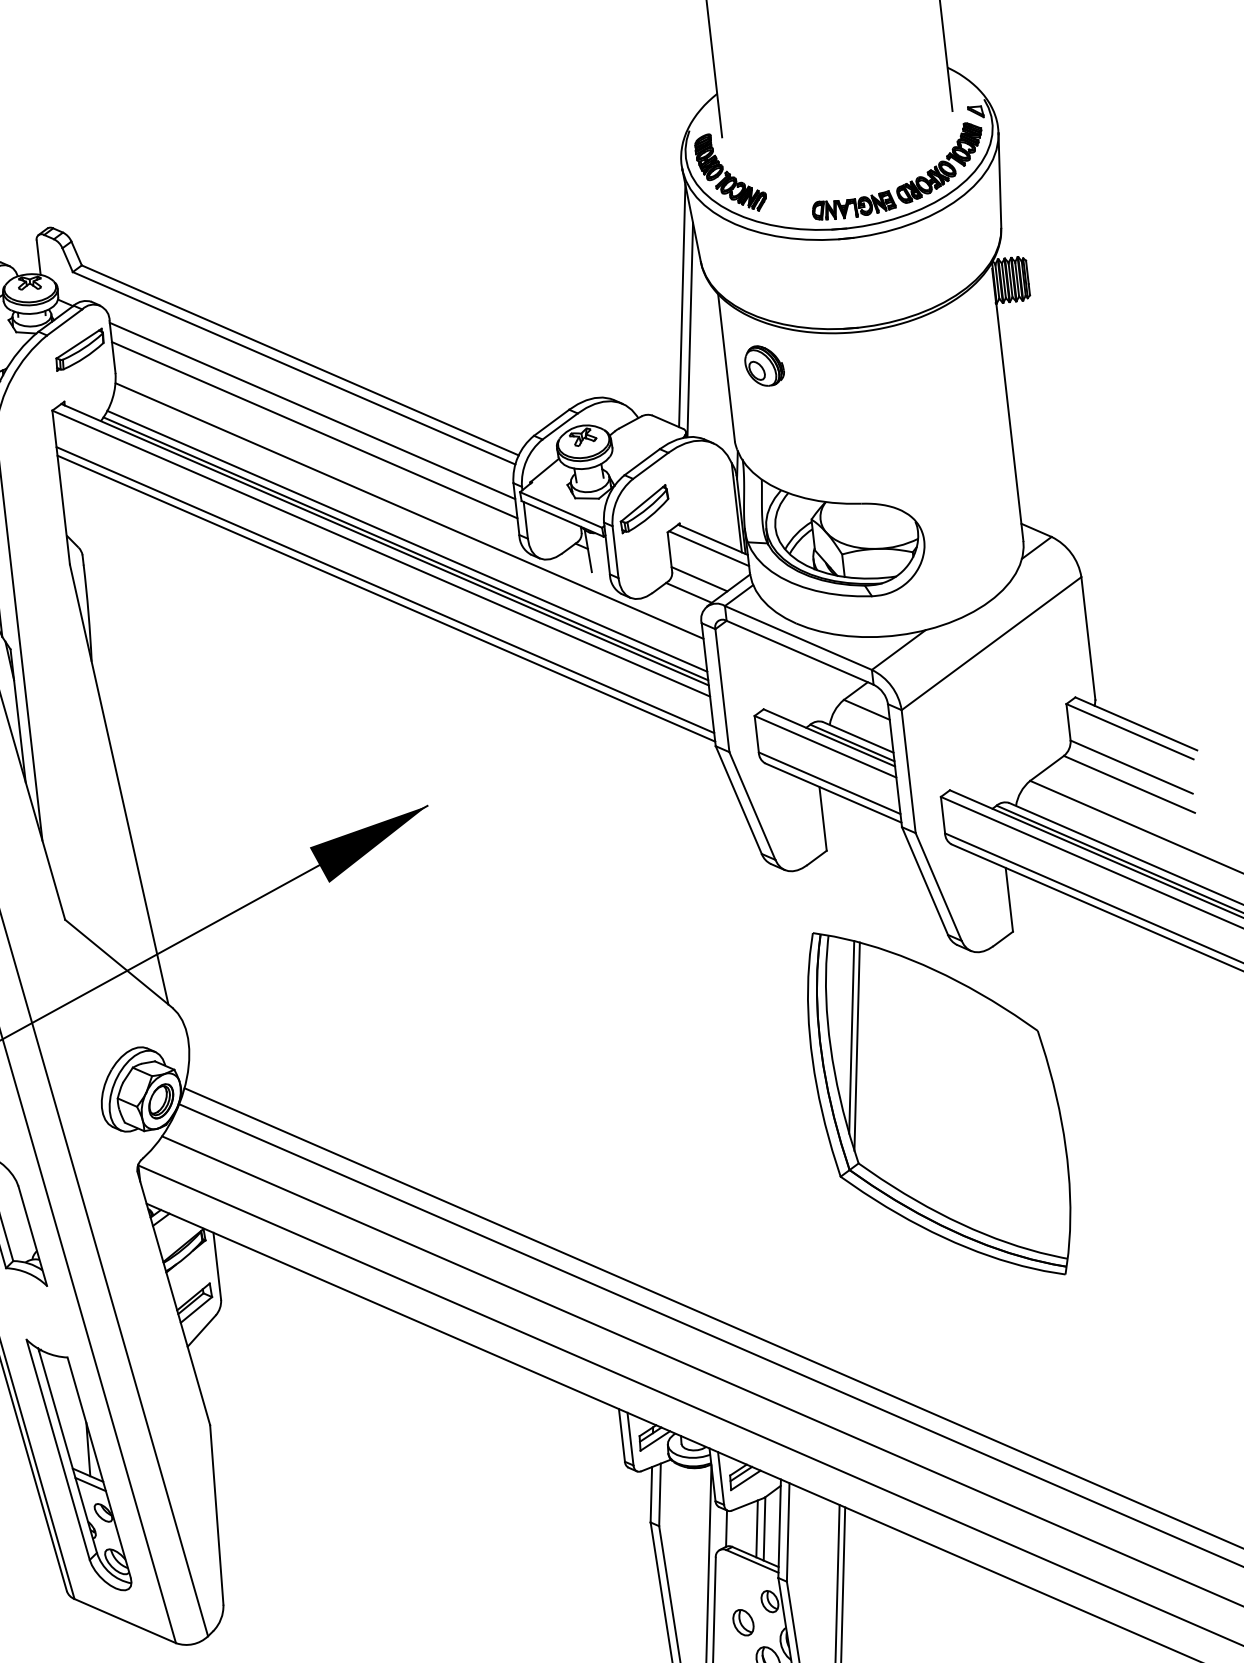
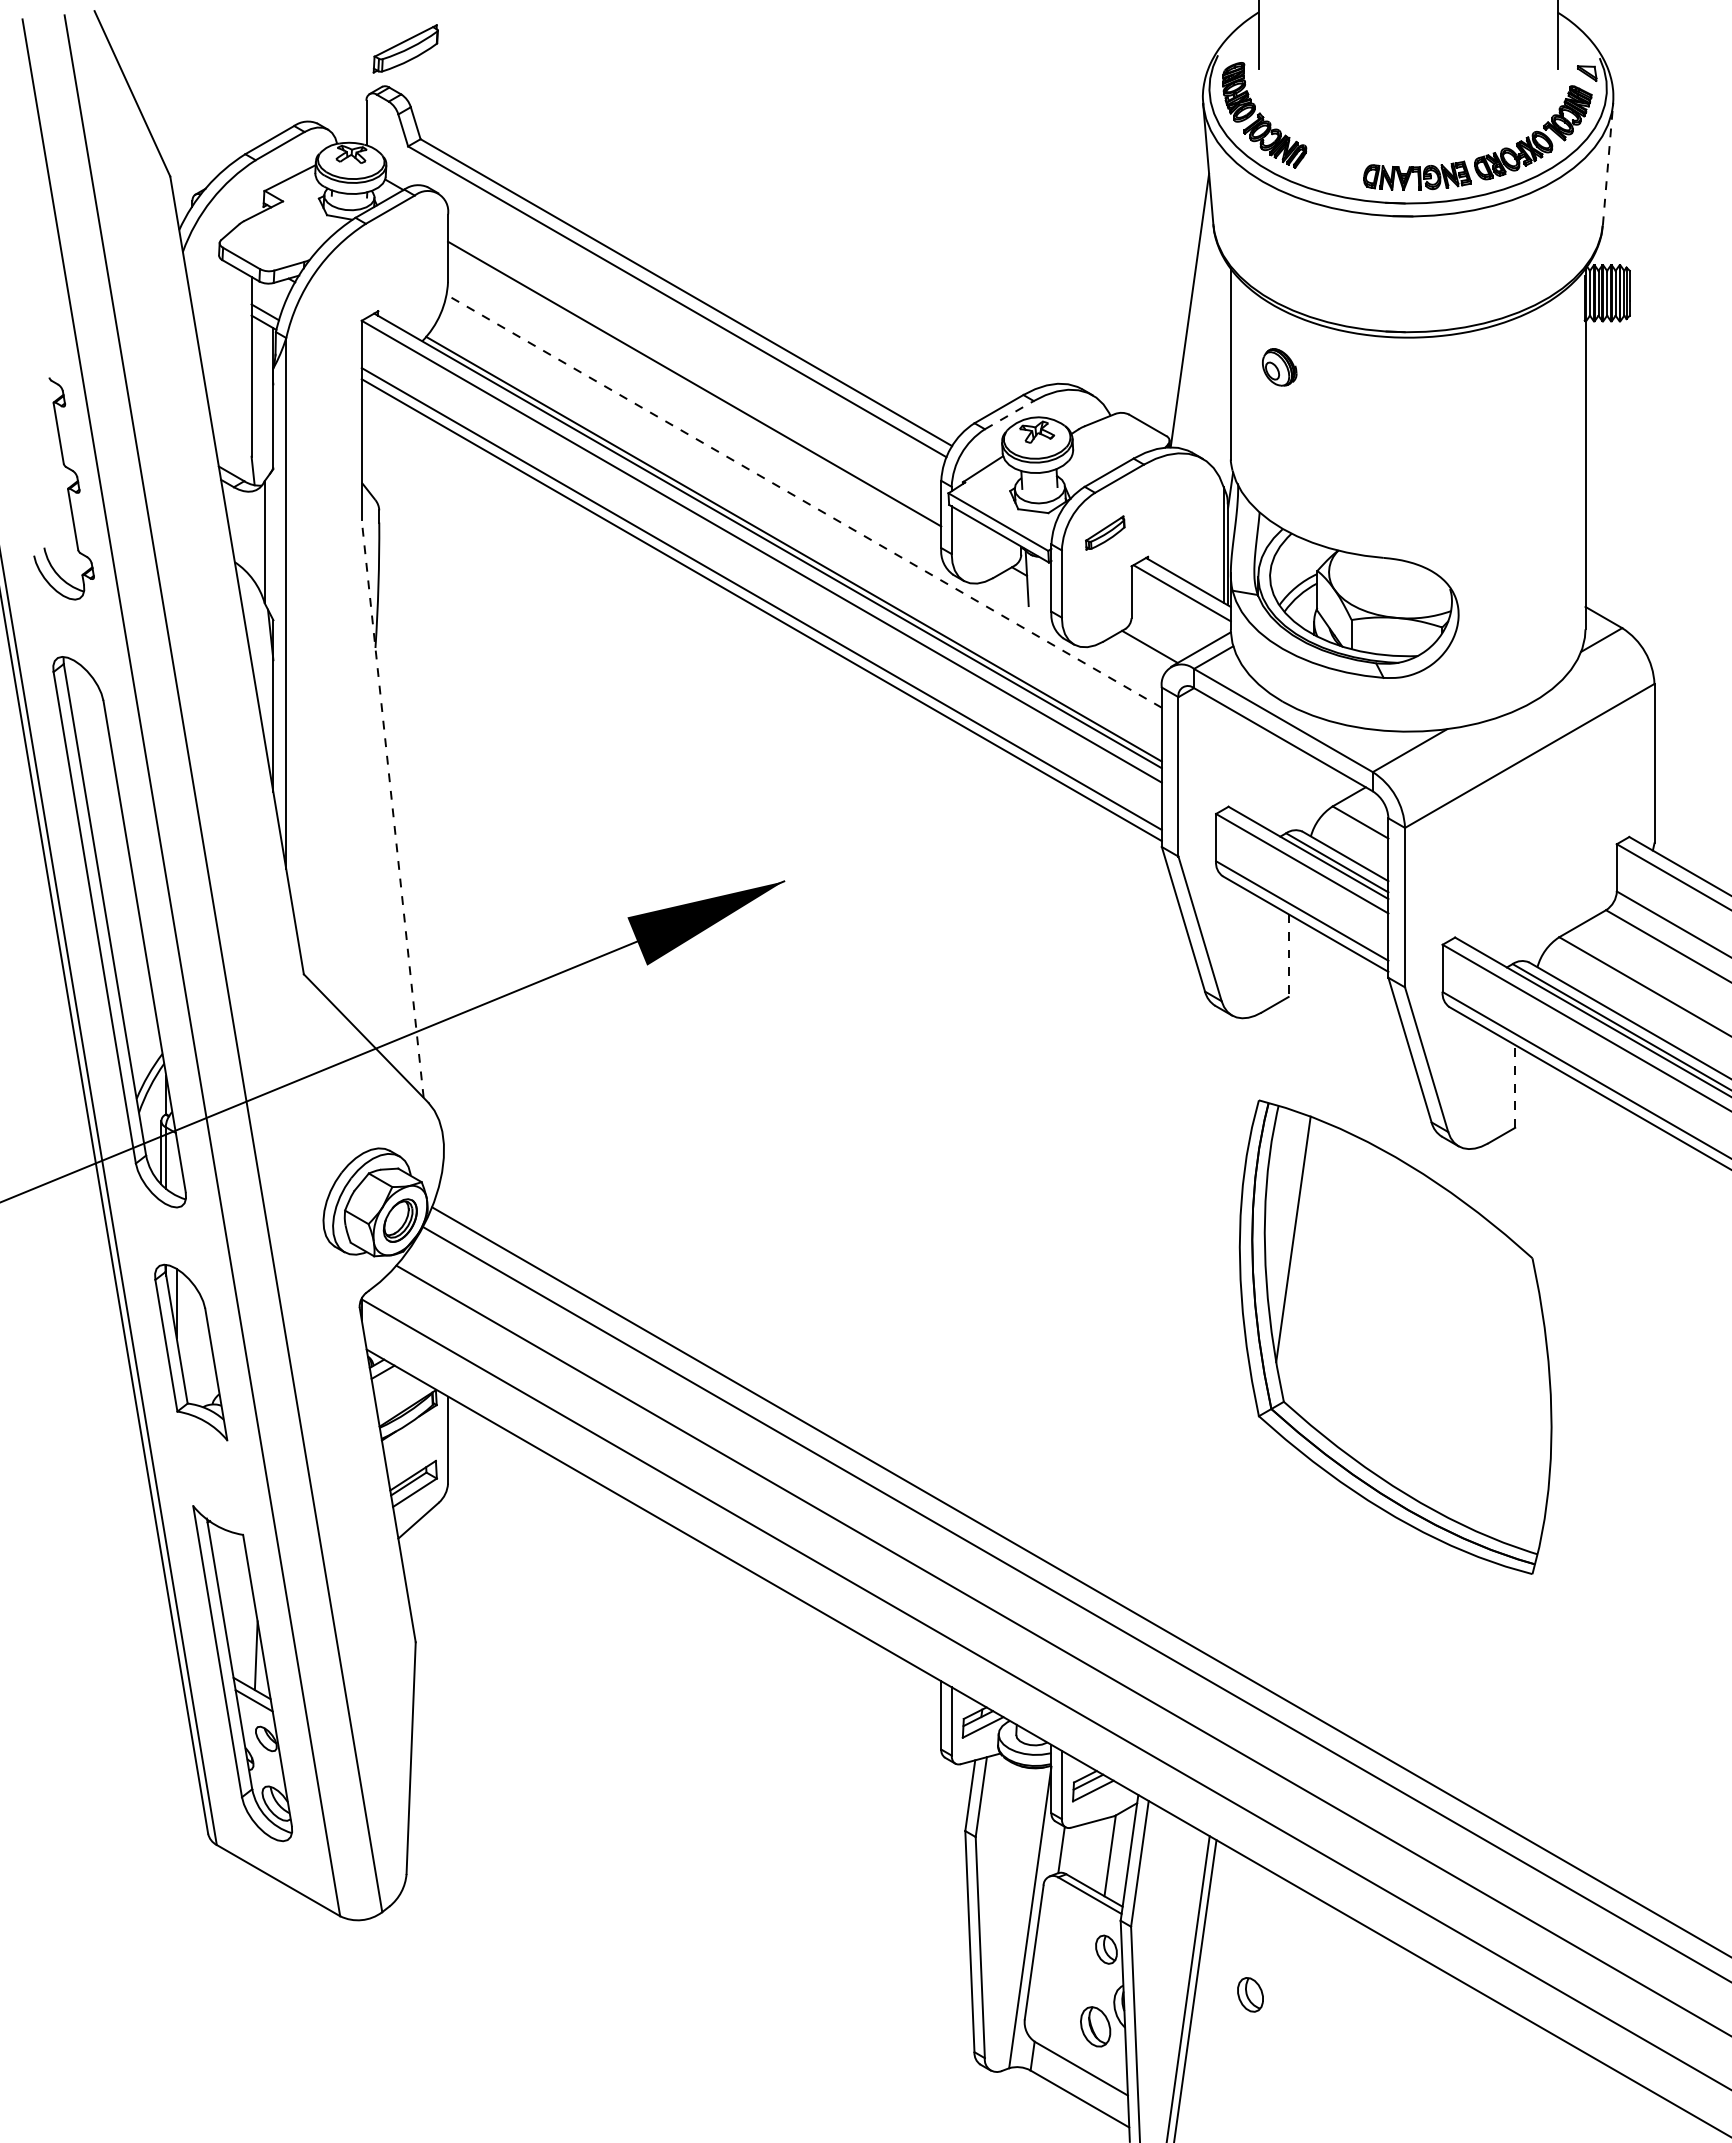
line: (1000, 180) -> (1608, 164), solid -> dashed
line: (681, 305) -> (1182, 278), removed
part: (79, 349) -> (405, 48), moved
part: (764, 366) -> (1279, 367), size x0.7
line: (312, 410) -> (694, 358), removed
line: (560, 426) -> (1009, 414), solid -> dashed
part: (644, 508) -> (1105, 532), size x0.6
line: (409, 511) -> (804, 501), solid -> dashed
line: (406, 541) -> (796, 539), removed
line: (699, 578) -> (1165, 630), removed
line: (118, 784) -> (392, 808), solid -> dashed
line: (823, 819) -> (1288, 956), solid -> dashed
line: (1009, 899) -> (1515, 1085), solid -> dashed
line: (856, 1046) -> (1298, 1251), removed
line: (756, 1528) -> (1100, 1854), removed
part: (743, 1622) -> (1250, 1994), moved

